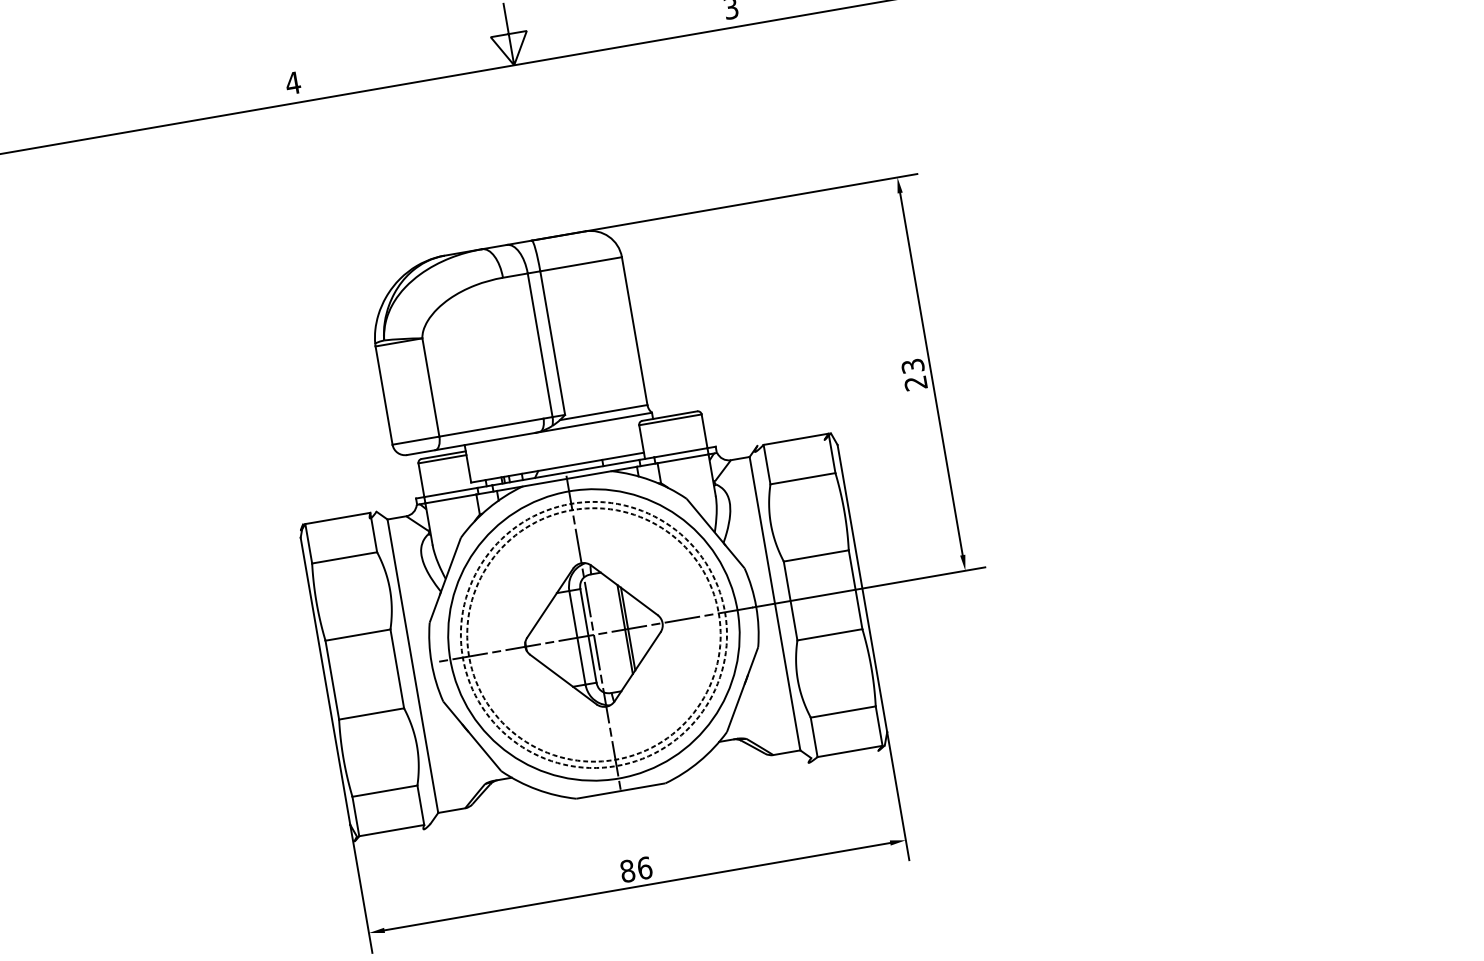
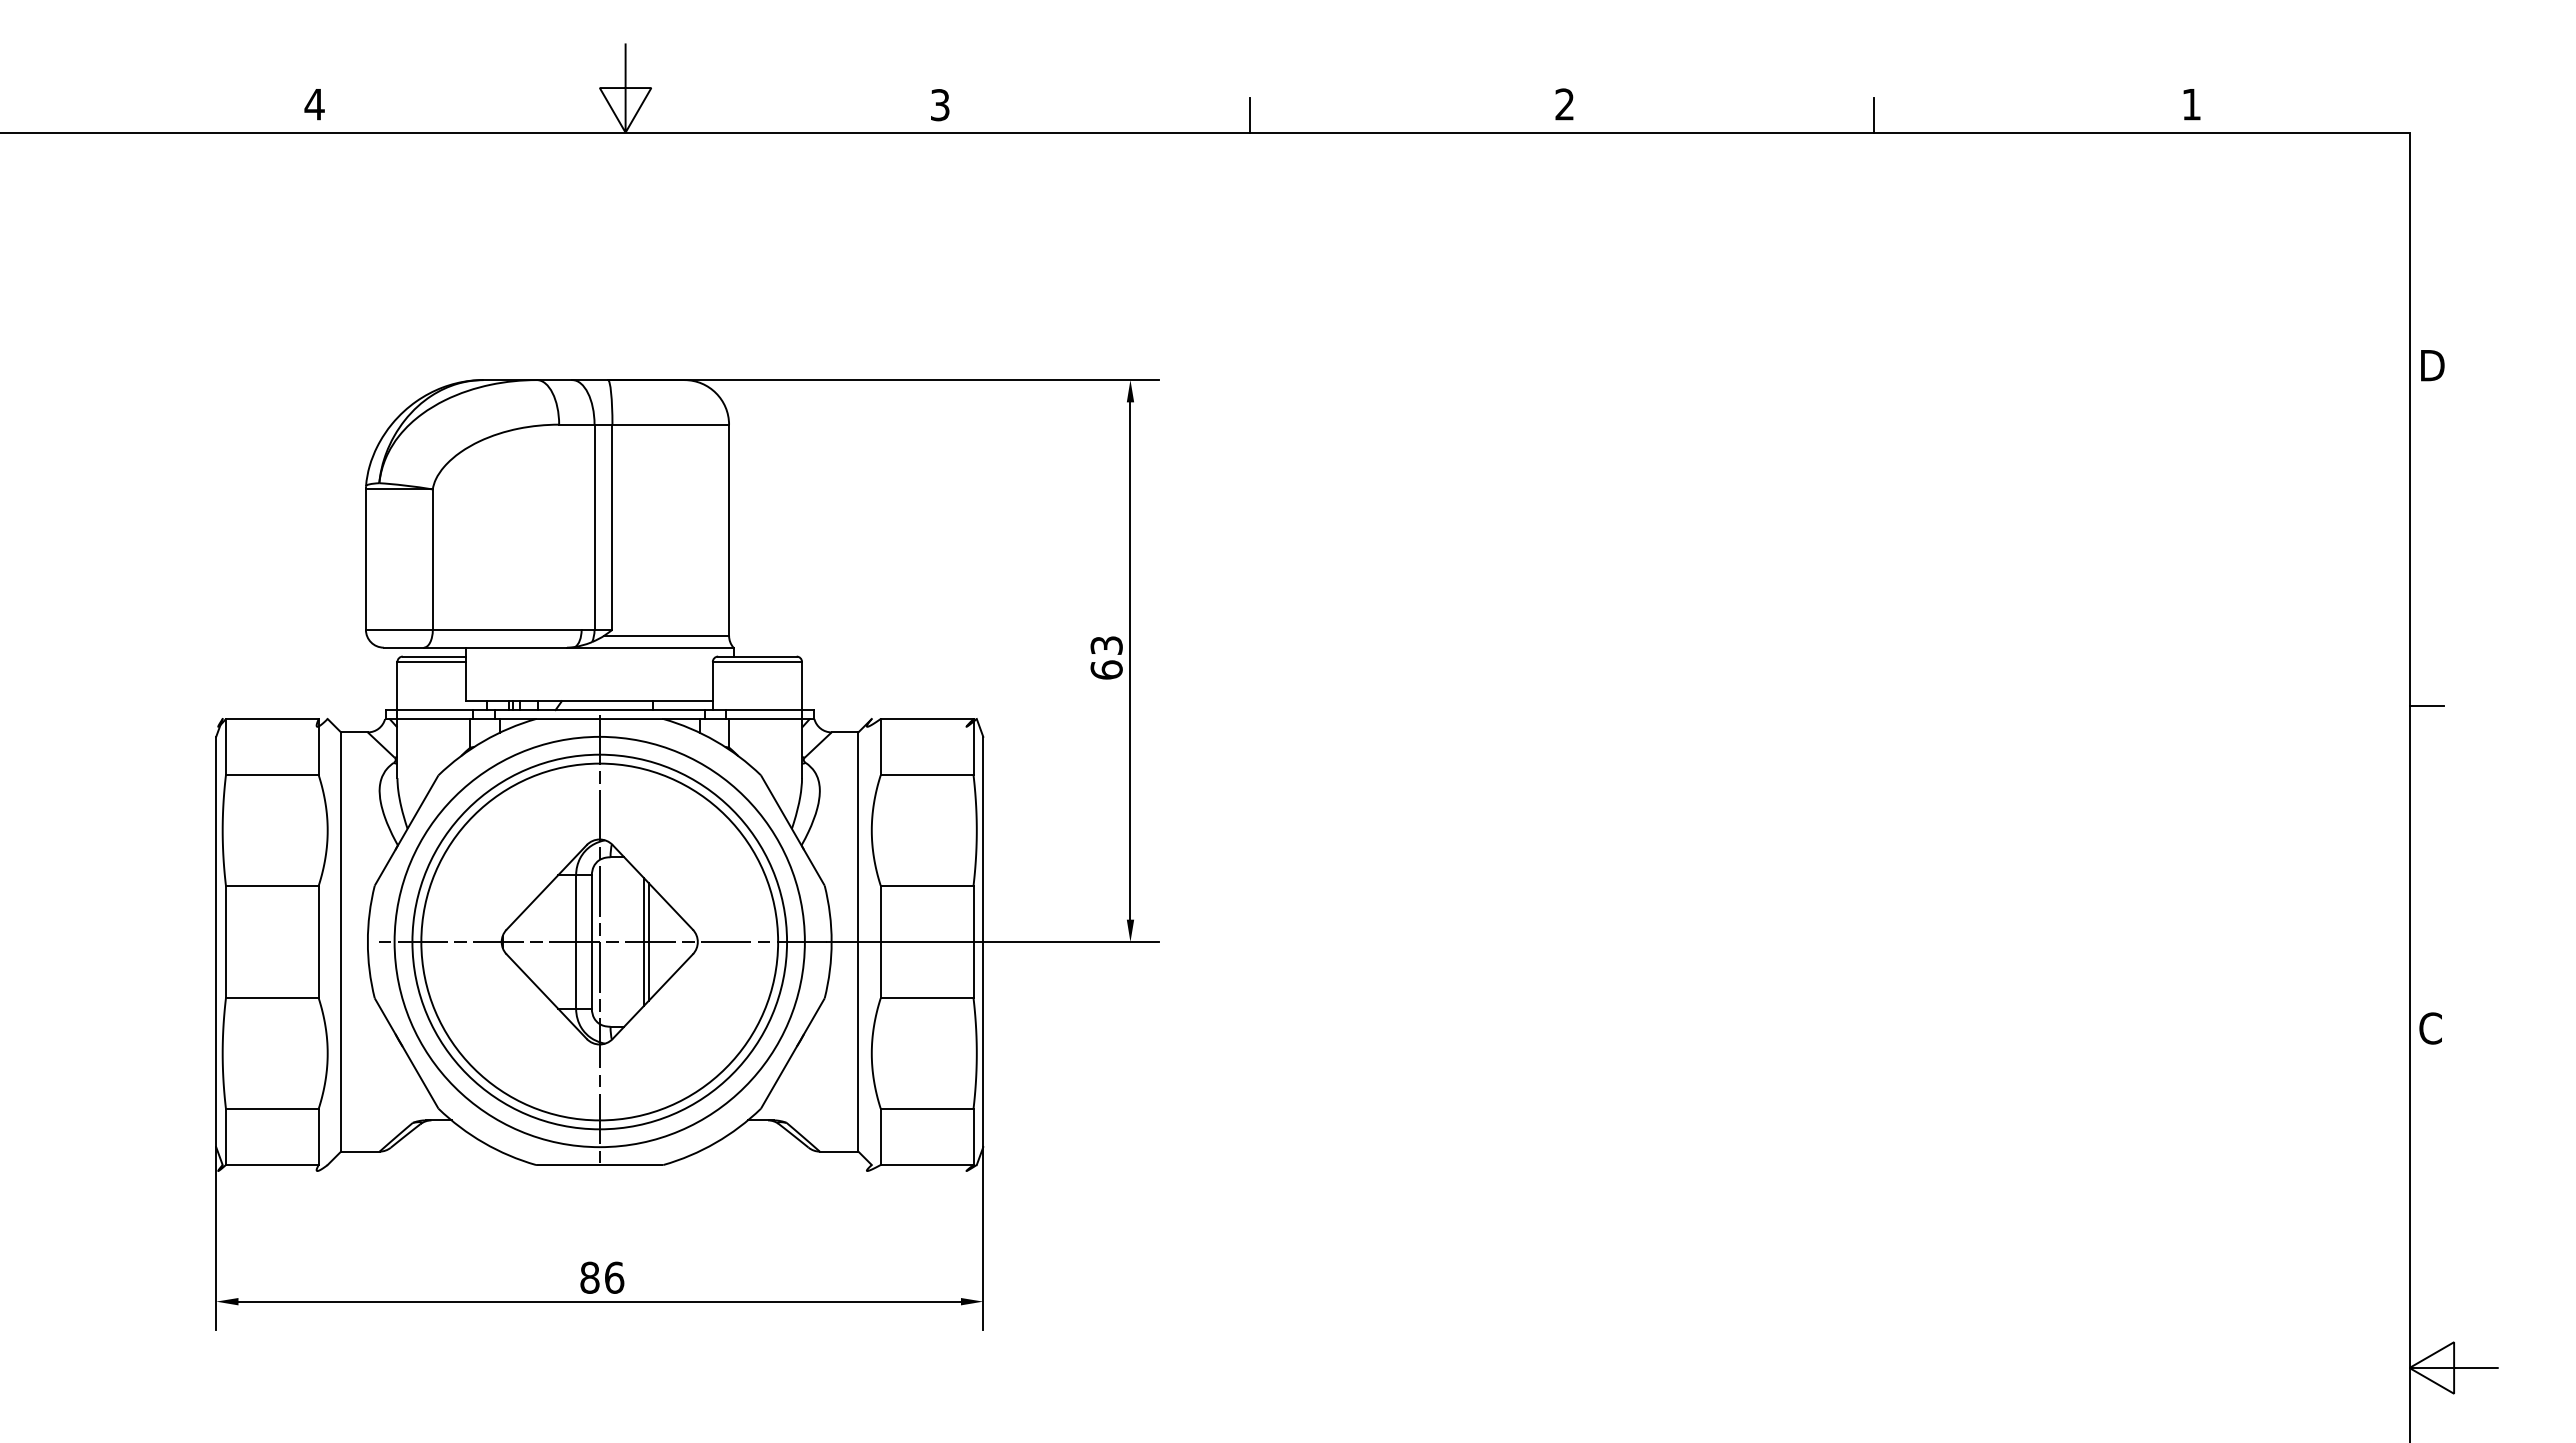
text: (915, 382) -> (1106, 669), 23 -> 63
circle: (593, 634) -> (599, 941), dashed -> solid
circle: (593, 634) -> (599, 941), dashed -> solid

